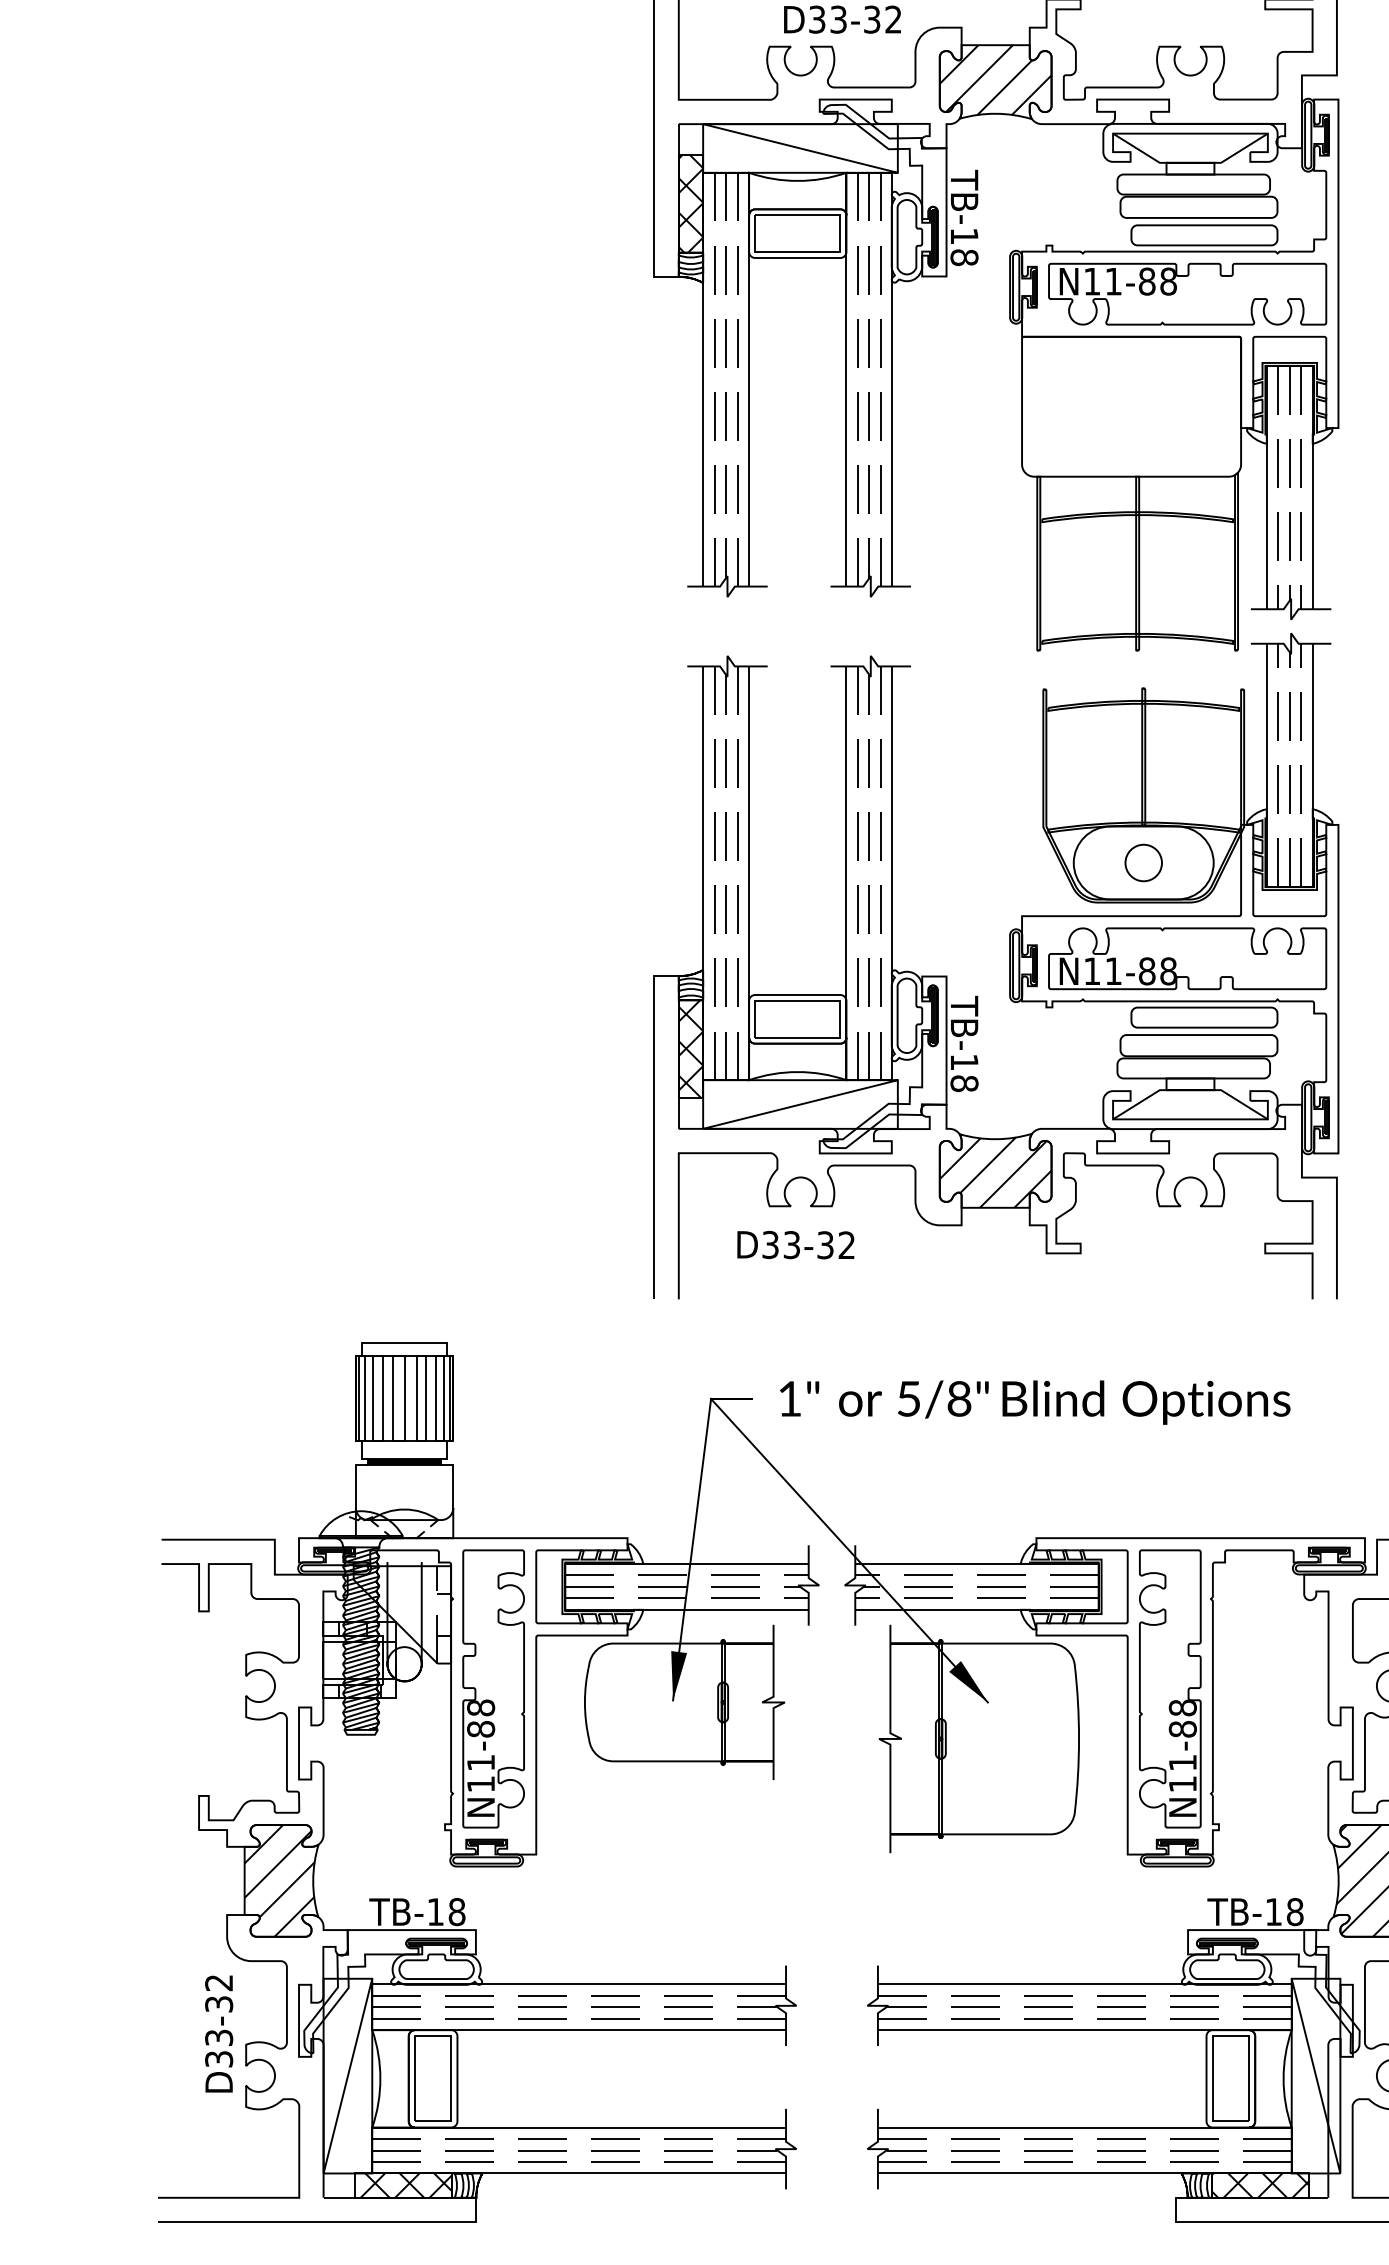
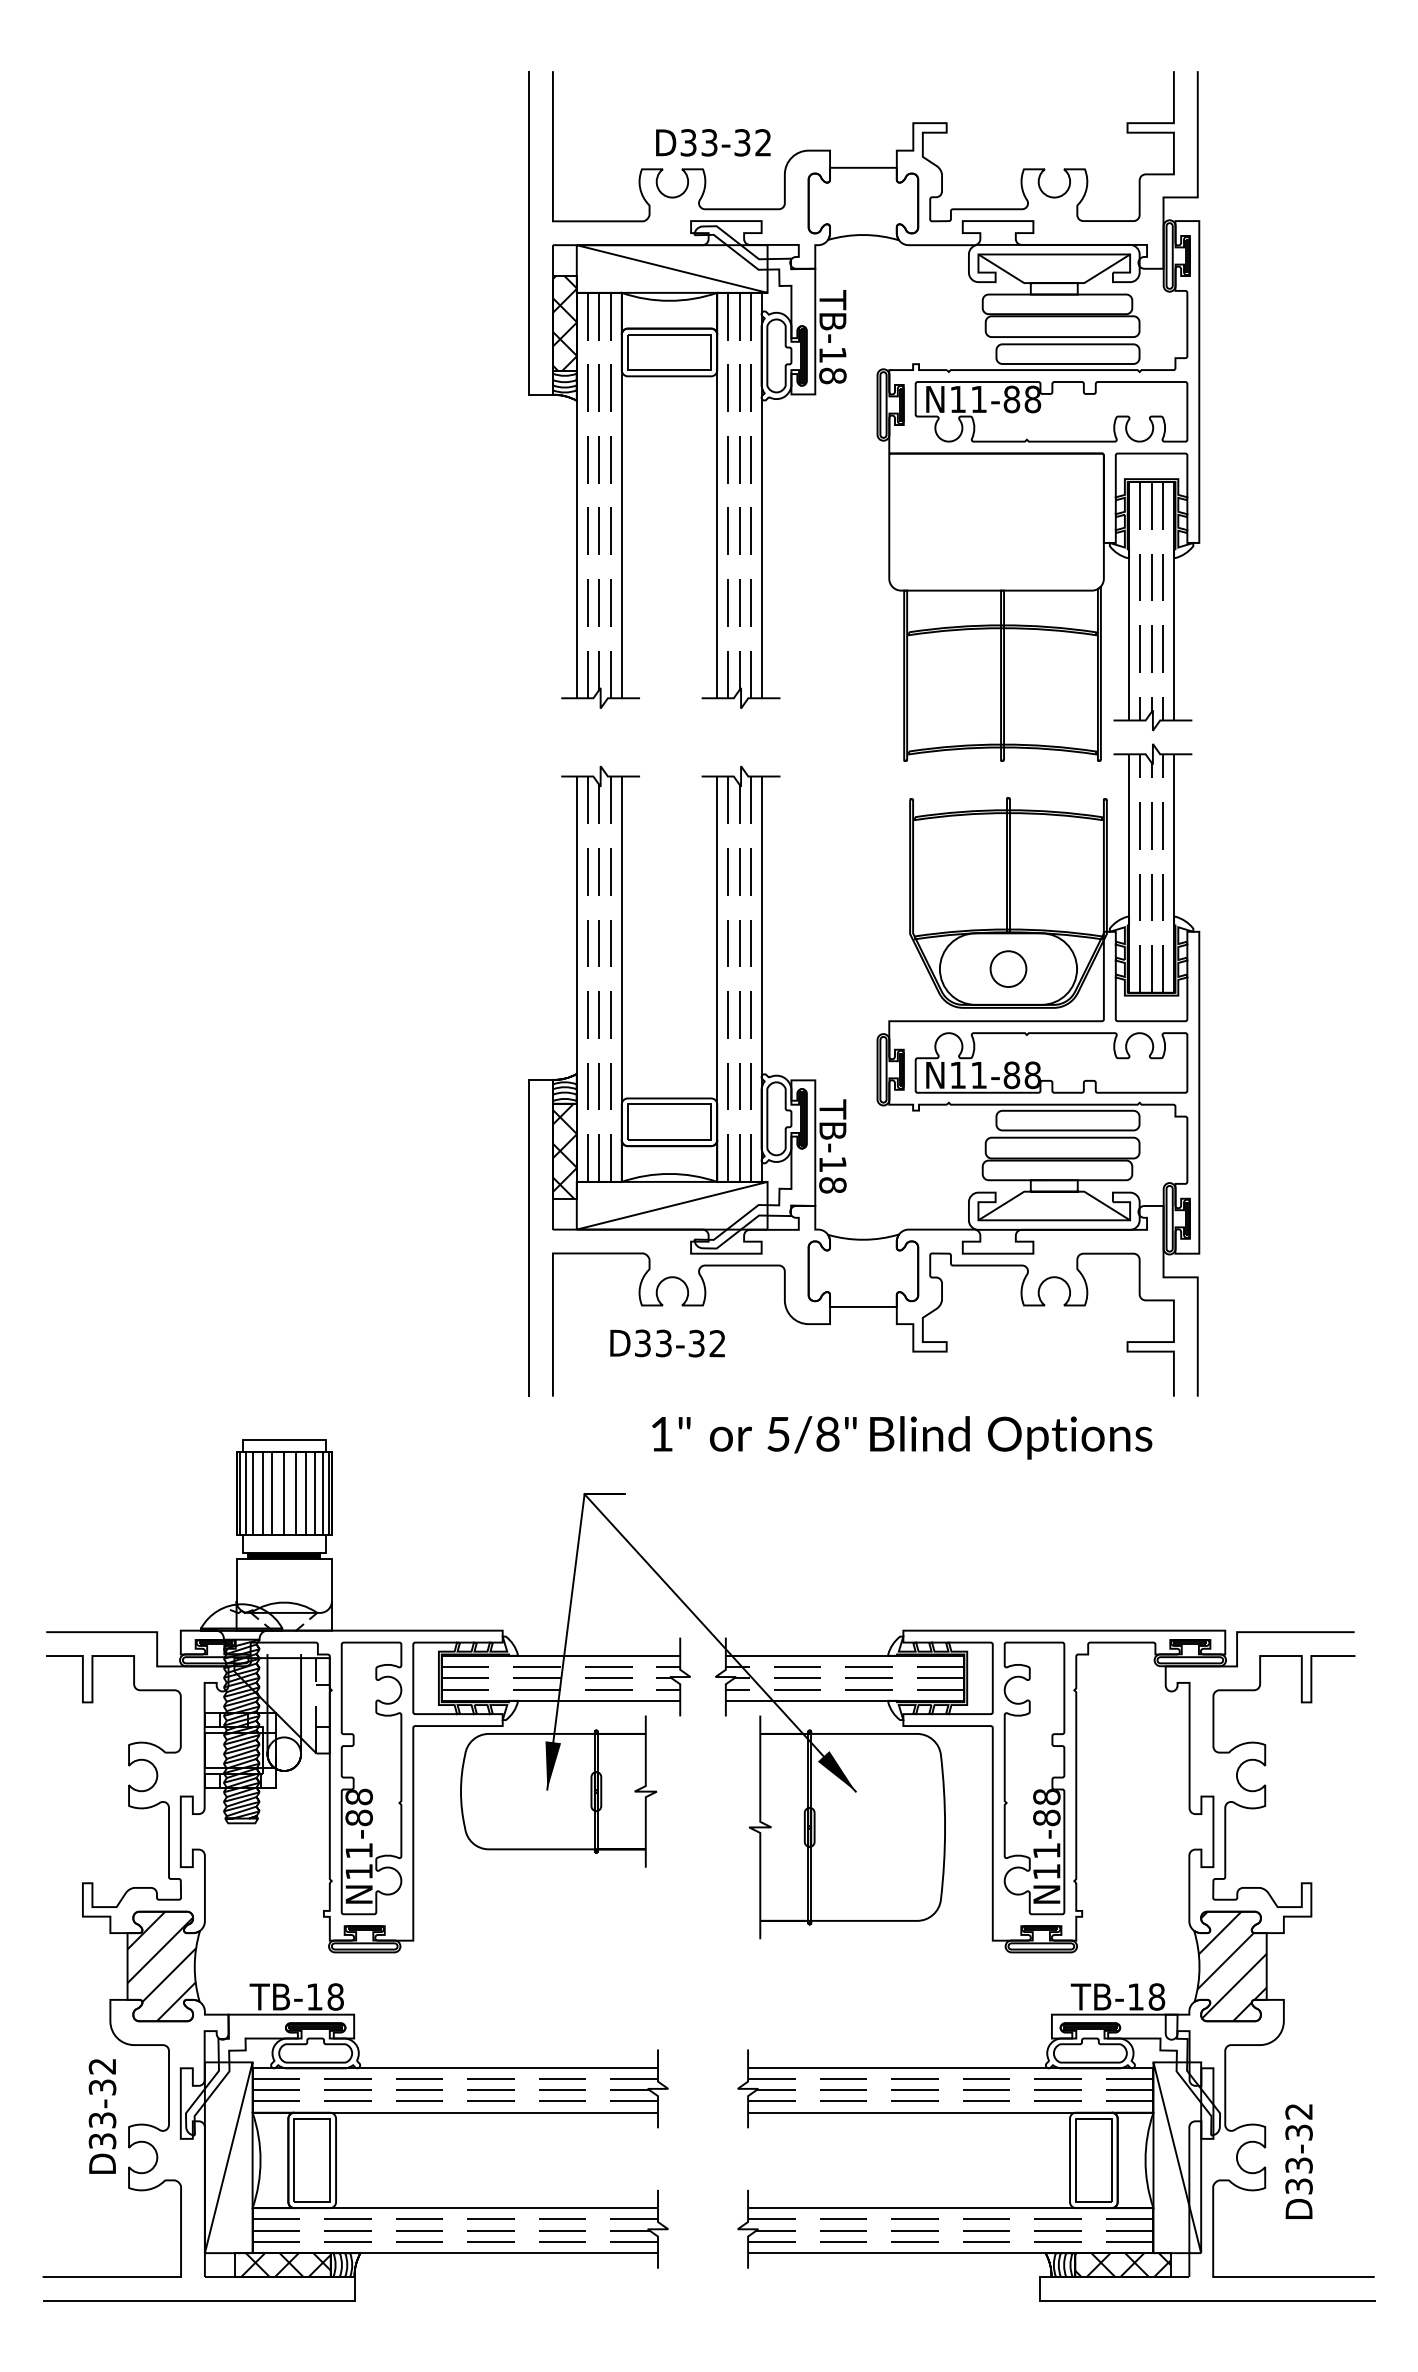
hatch: (995, 79) -> (863, 201), removed
hatch: (995, 1172) -> (863, 1272), removed
text: (1035, 1402) -> (902, 1437), moved

